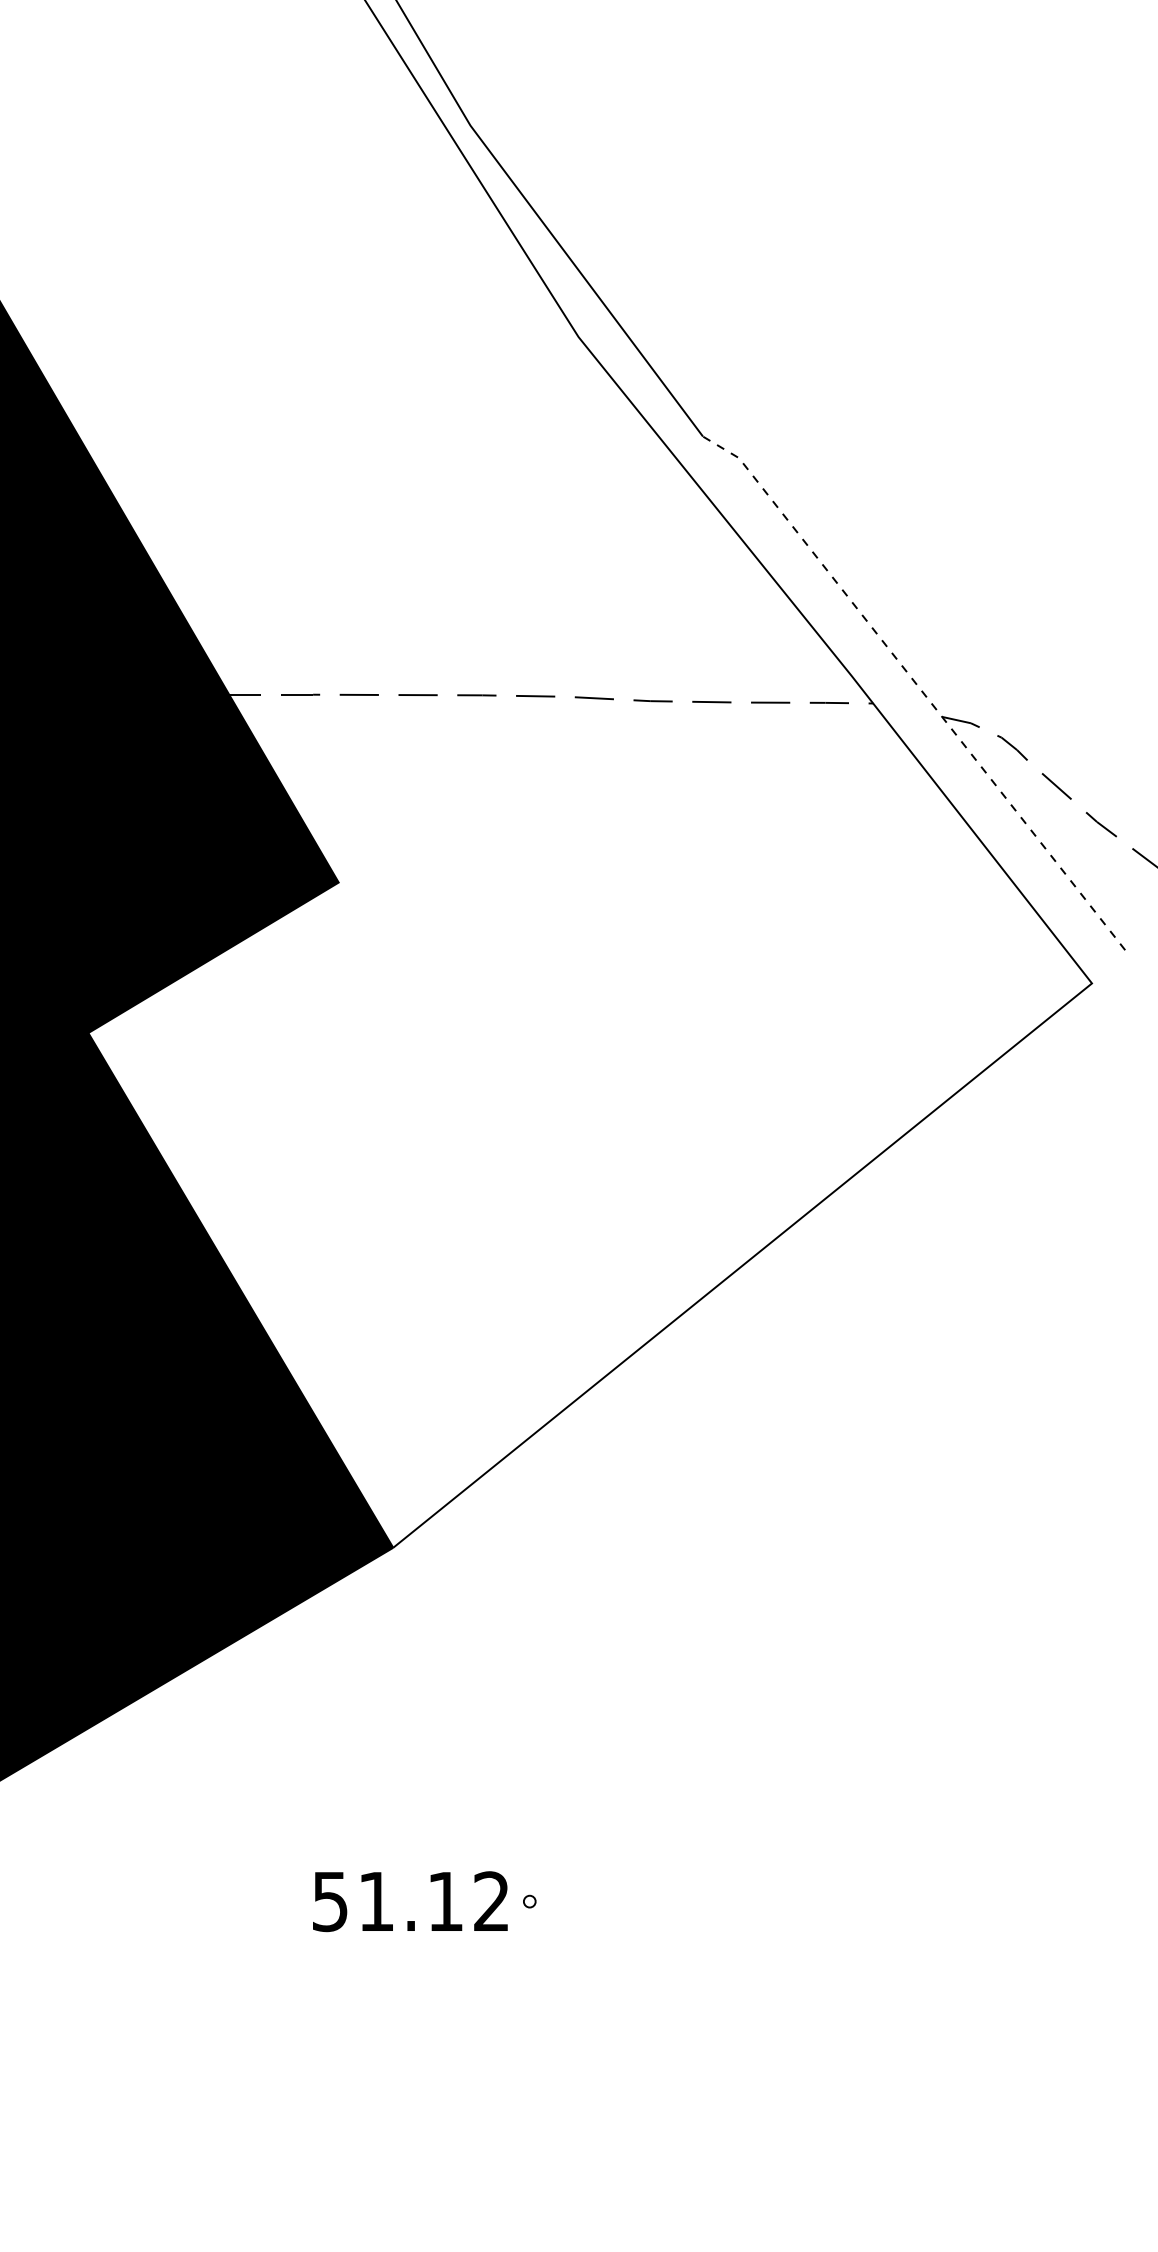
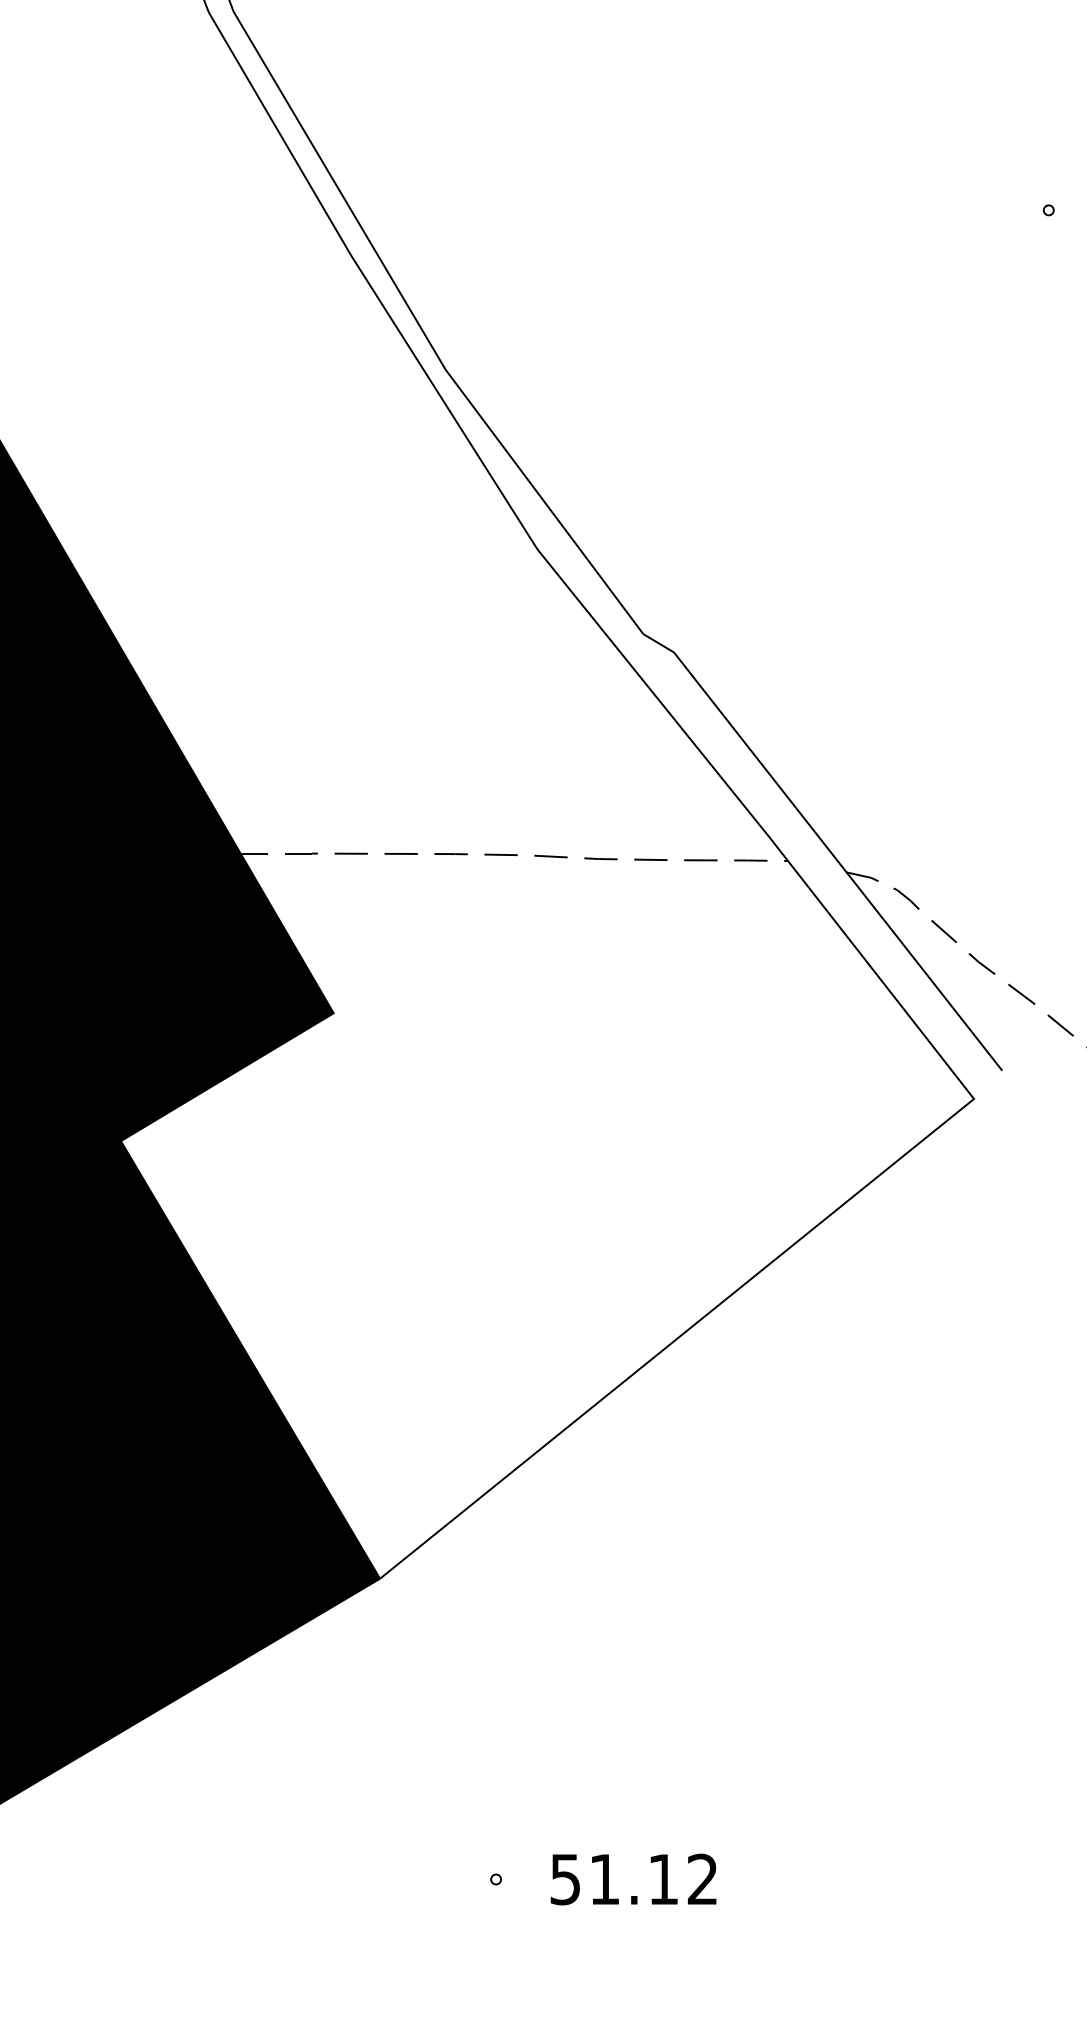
line: (918, 686) -> (826, 846), dashed -> solid
text: (410, 1901) -> (633, 1879), moved

